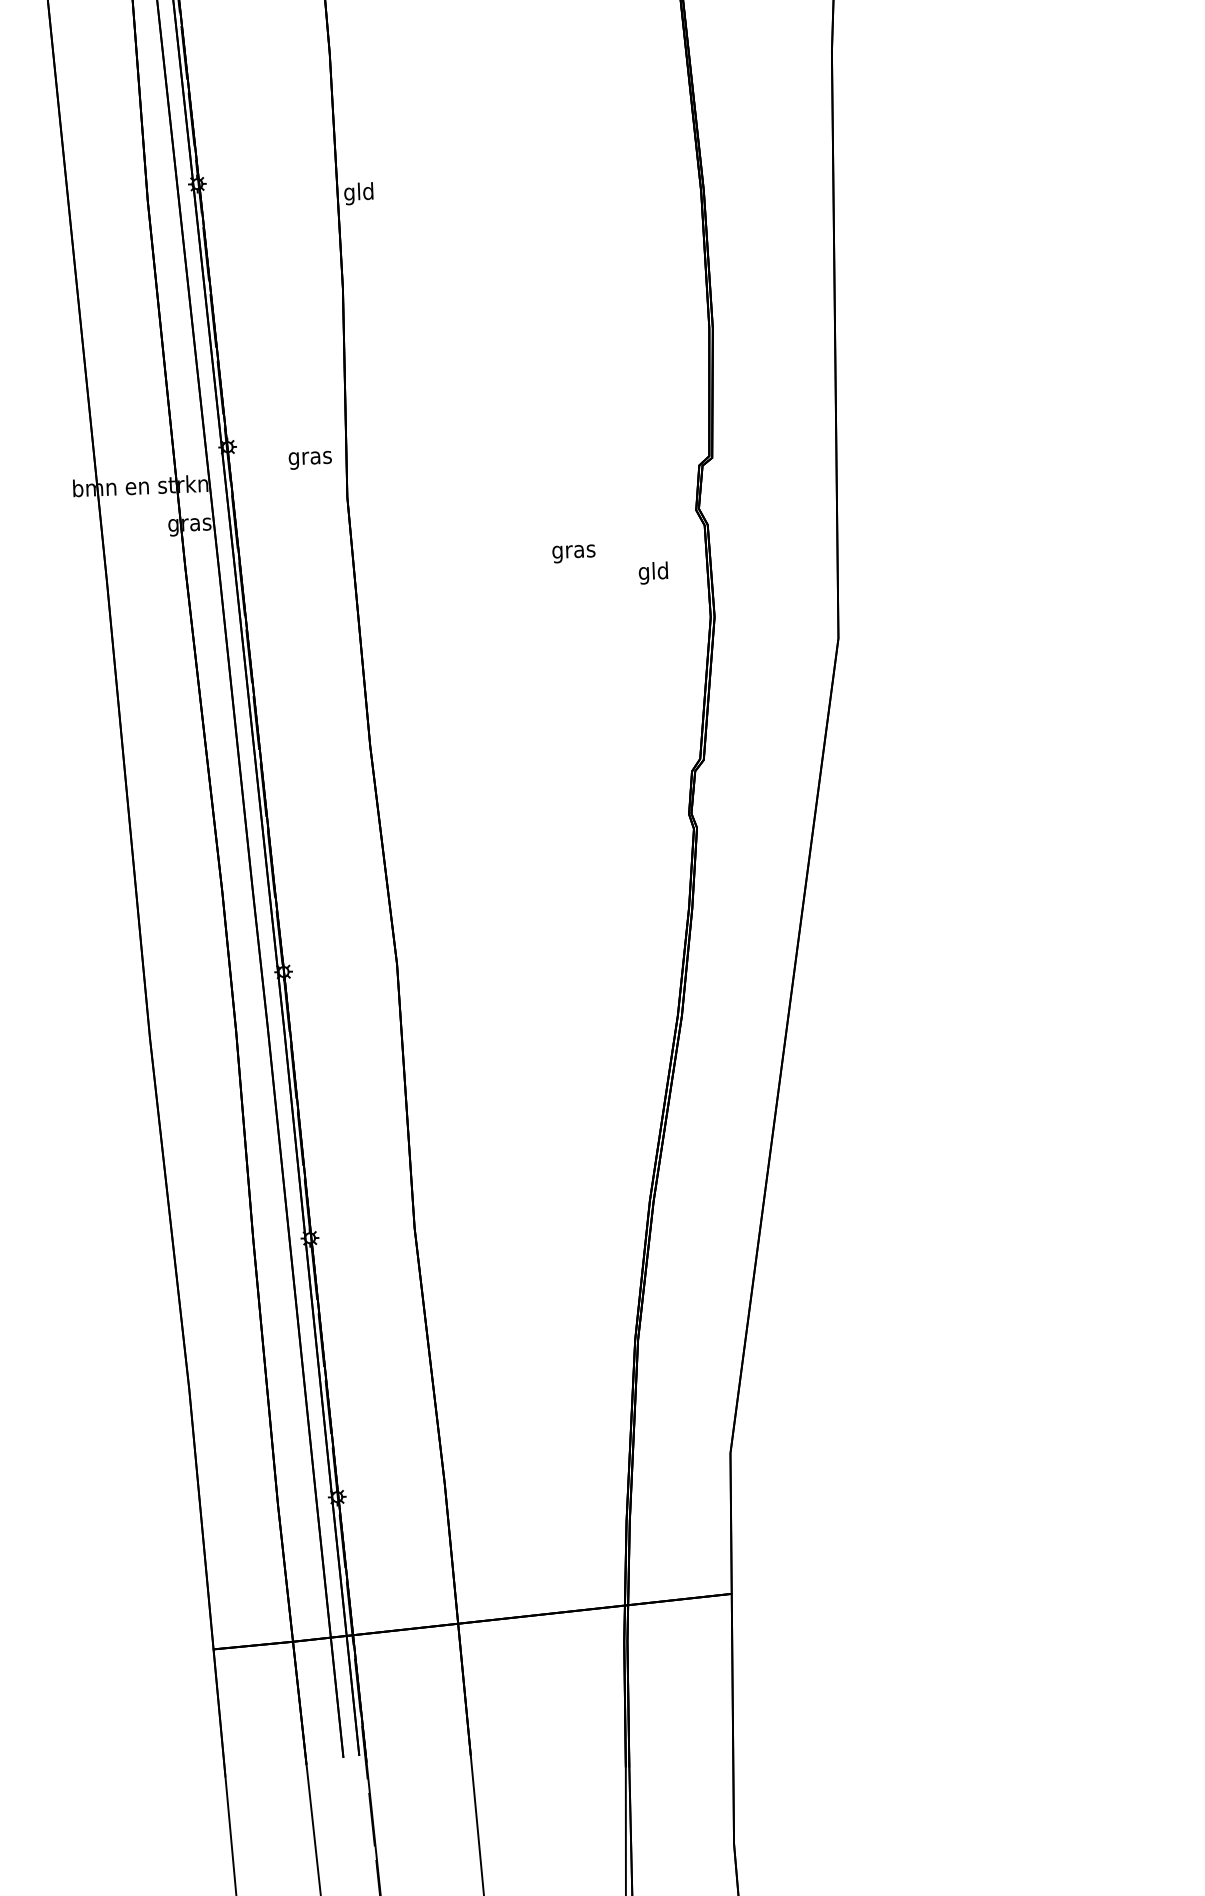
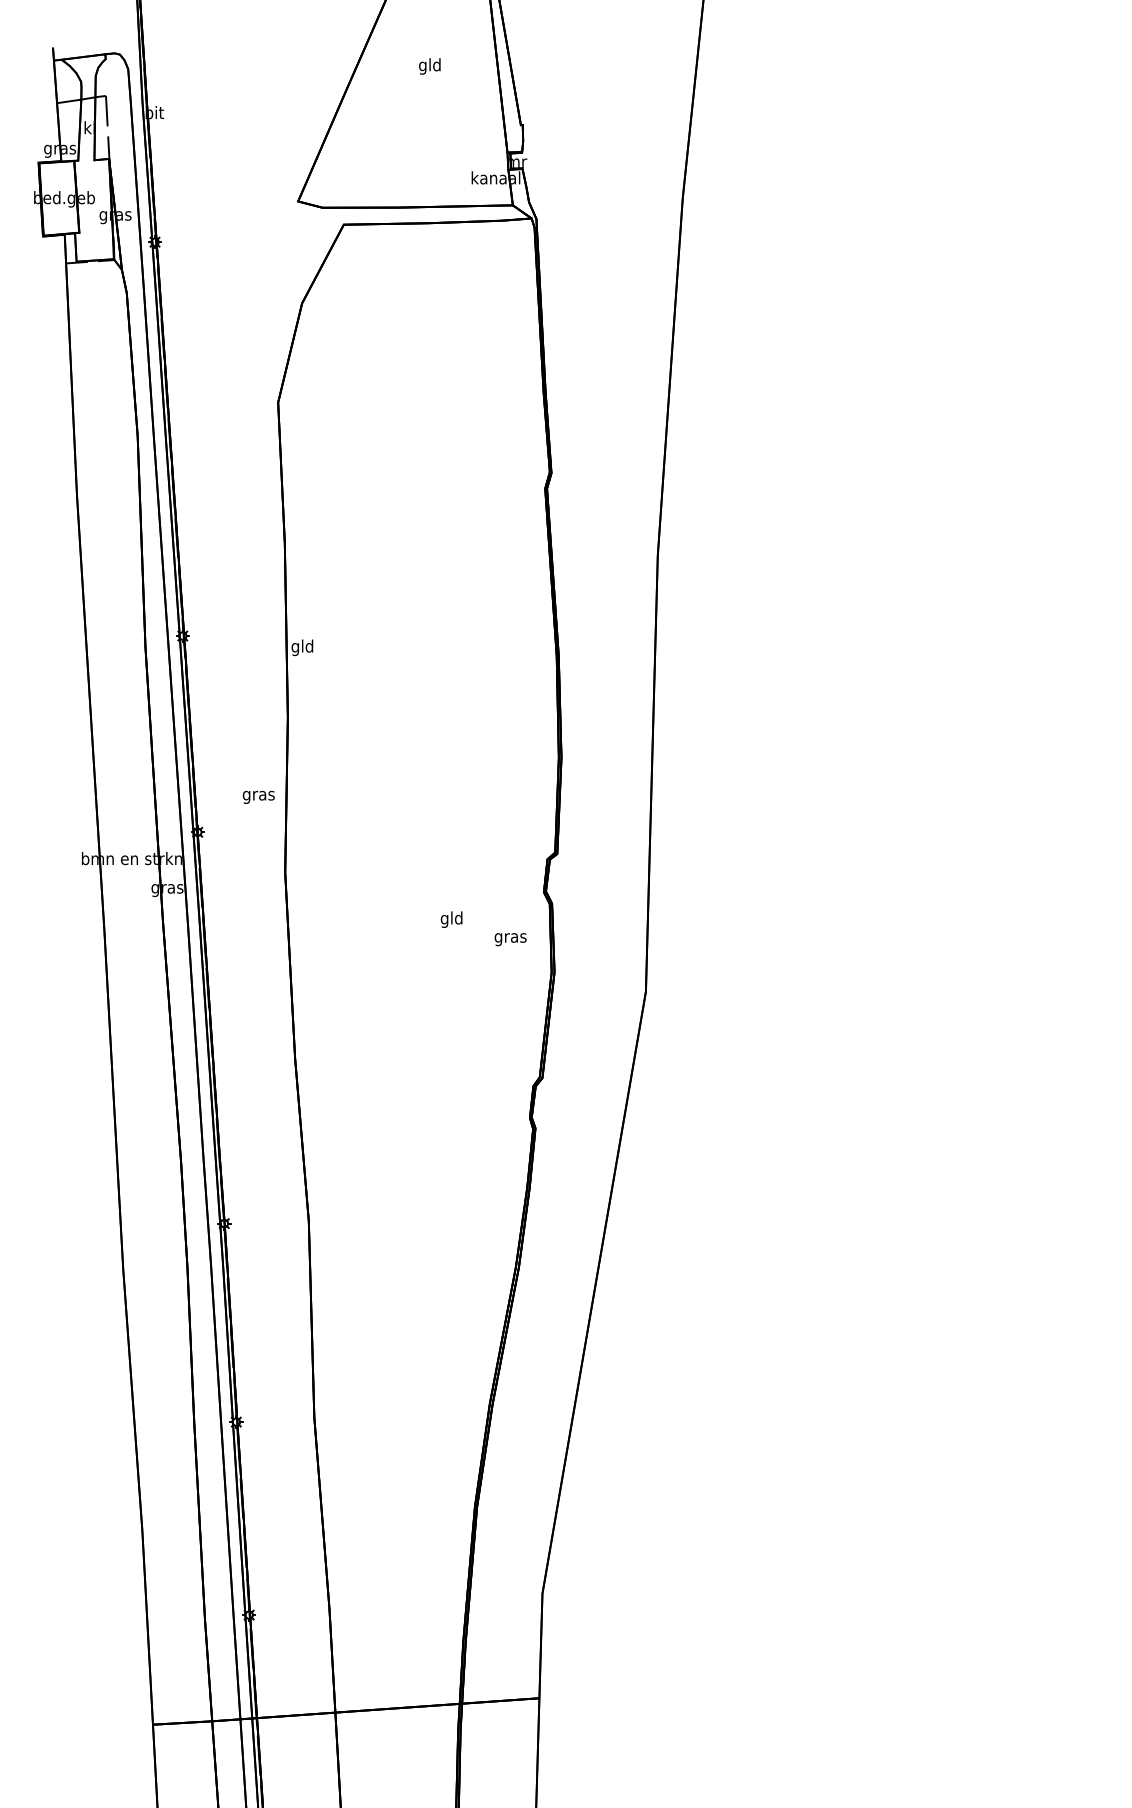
text: (309, 459) -> (258, 796), moved
text: (573, 551) -> (451, 919), gras -> gld
text: (653, 572) -> (510, 937), gld -> gras

